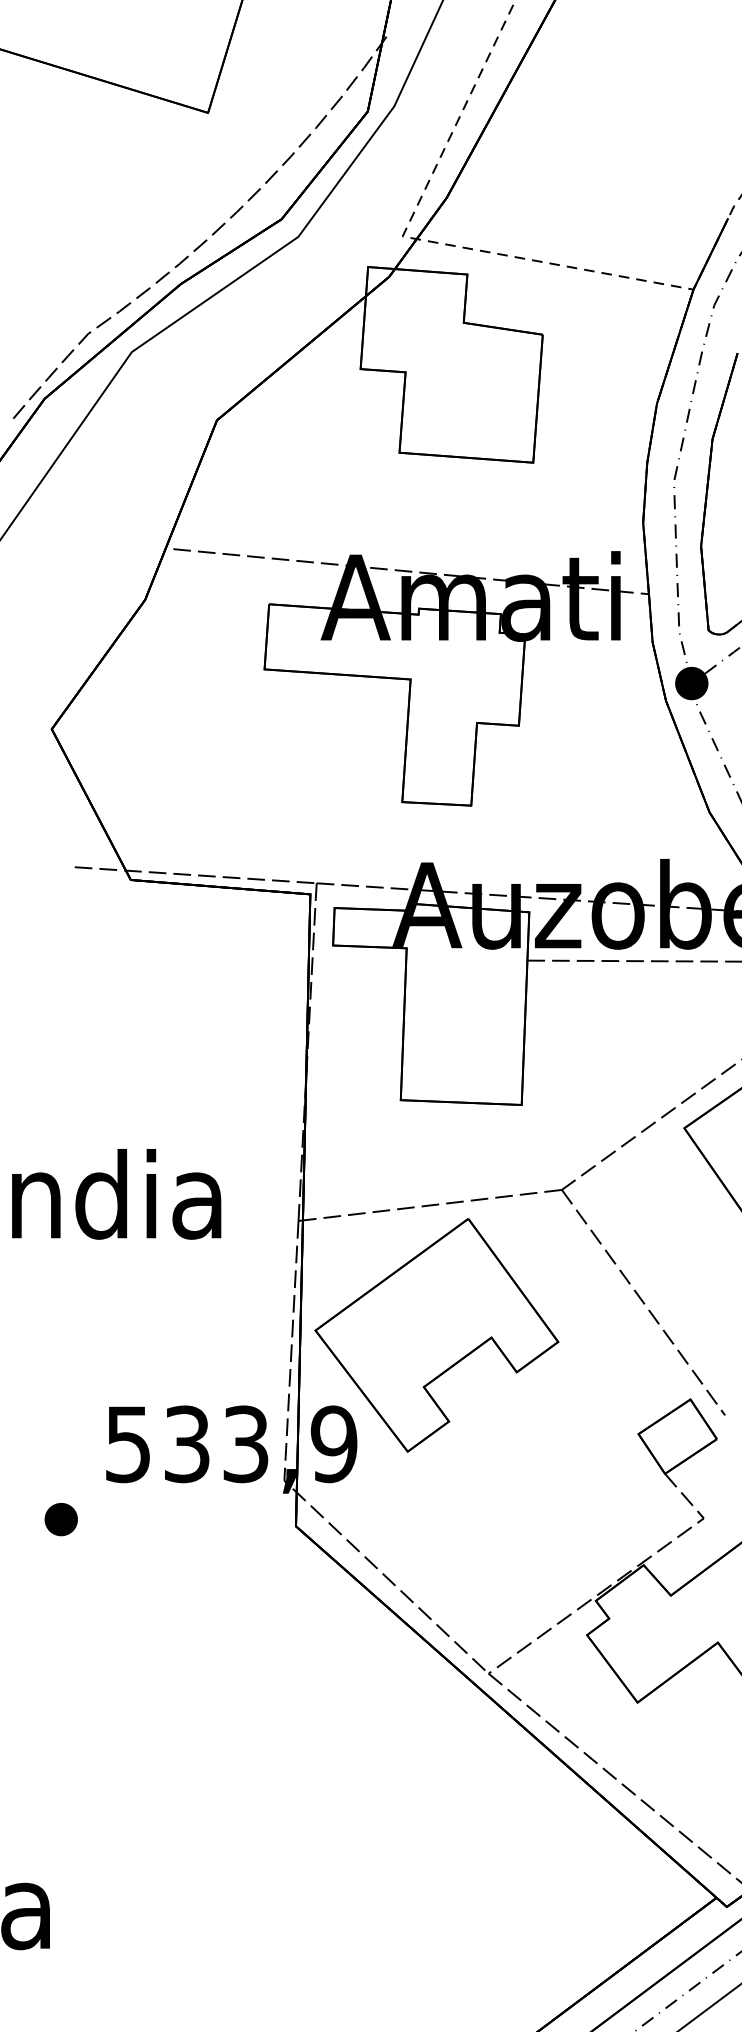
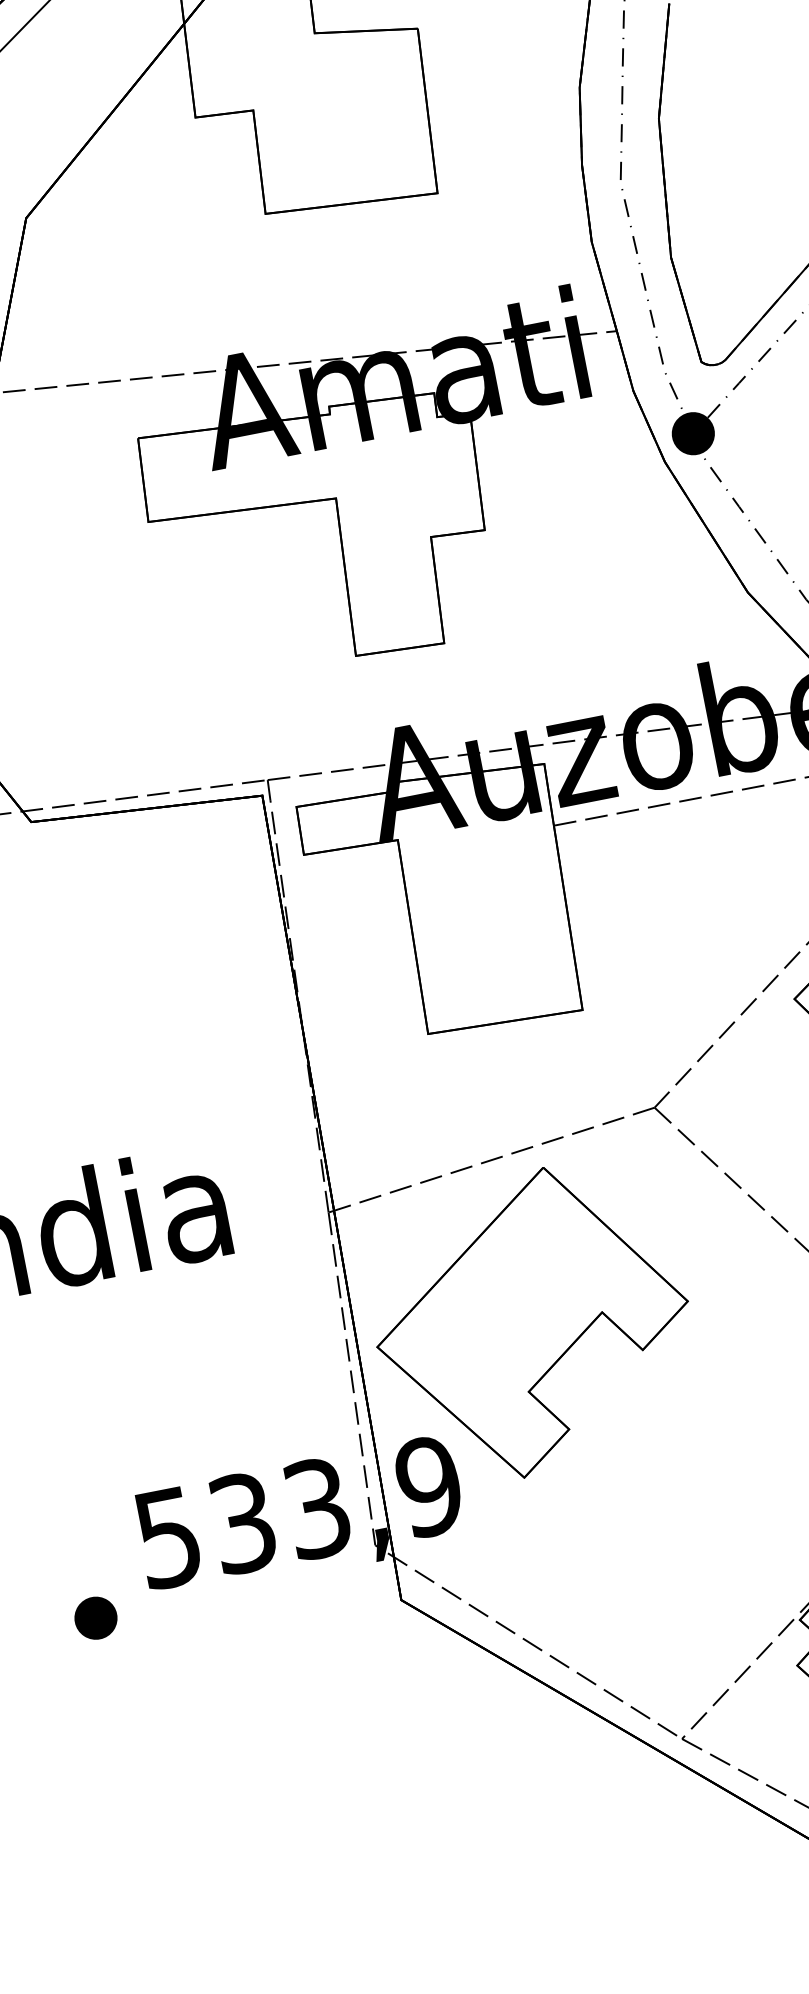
part: (60, 1519) -> (94, 1618), moved

